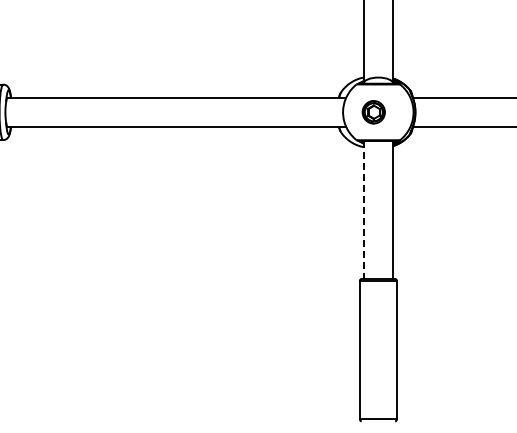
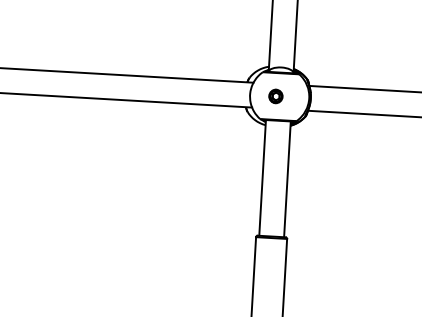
part: (373, 112) -> (275, 96), size x0.71
line: (363, 209) -> (262, 177), dashed -> solid

